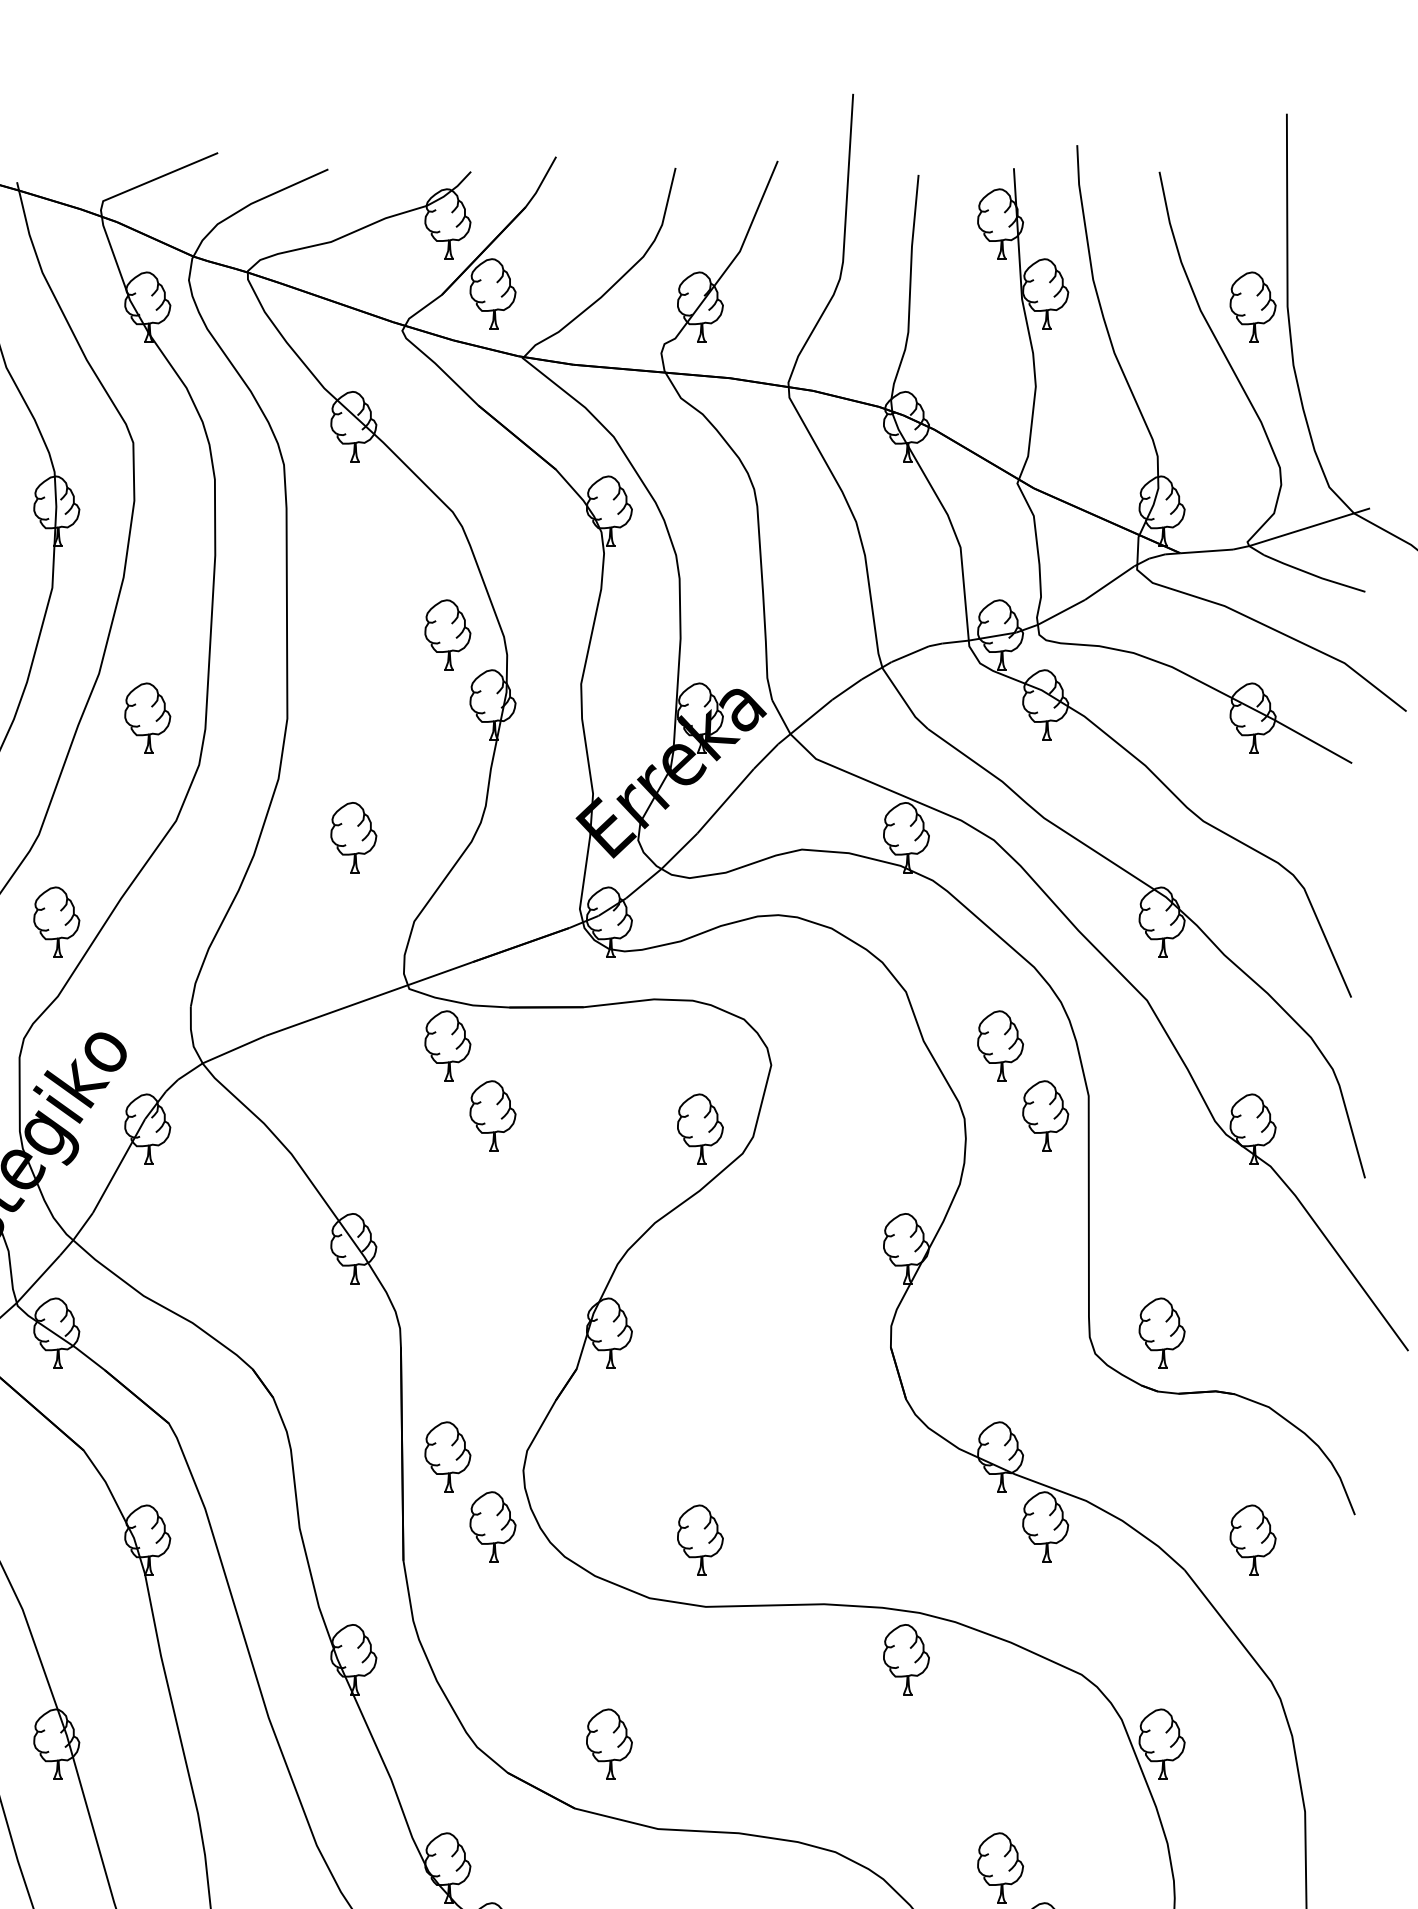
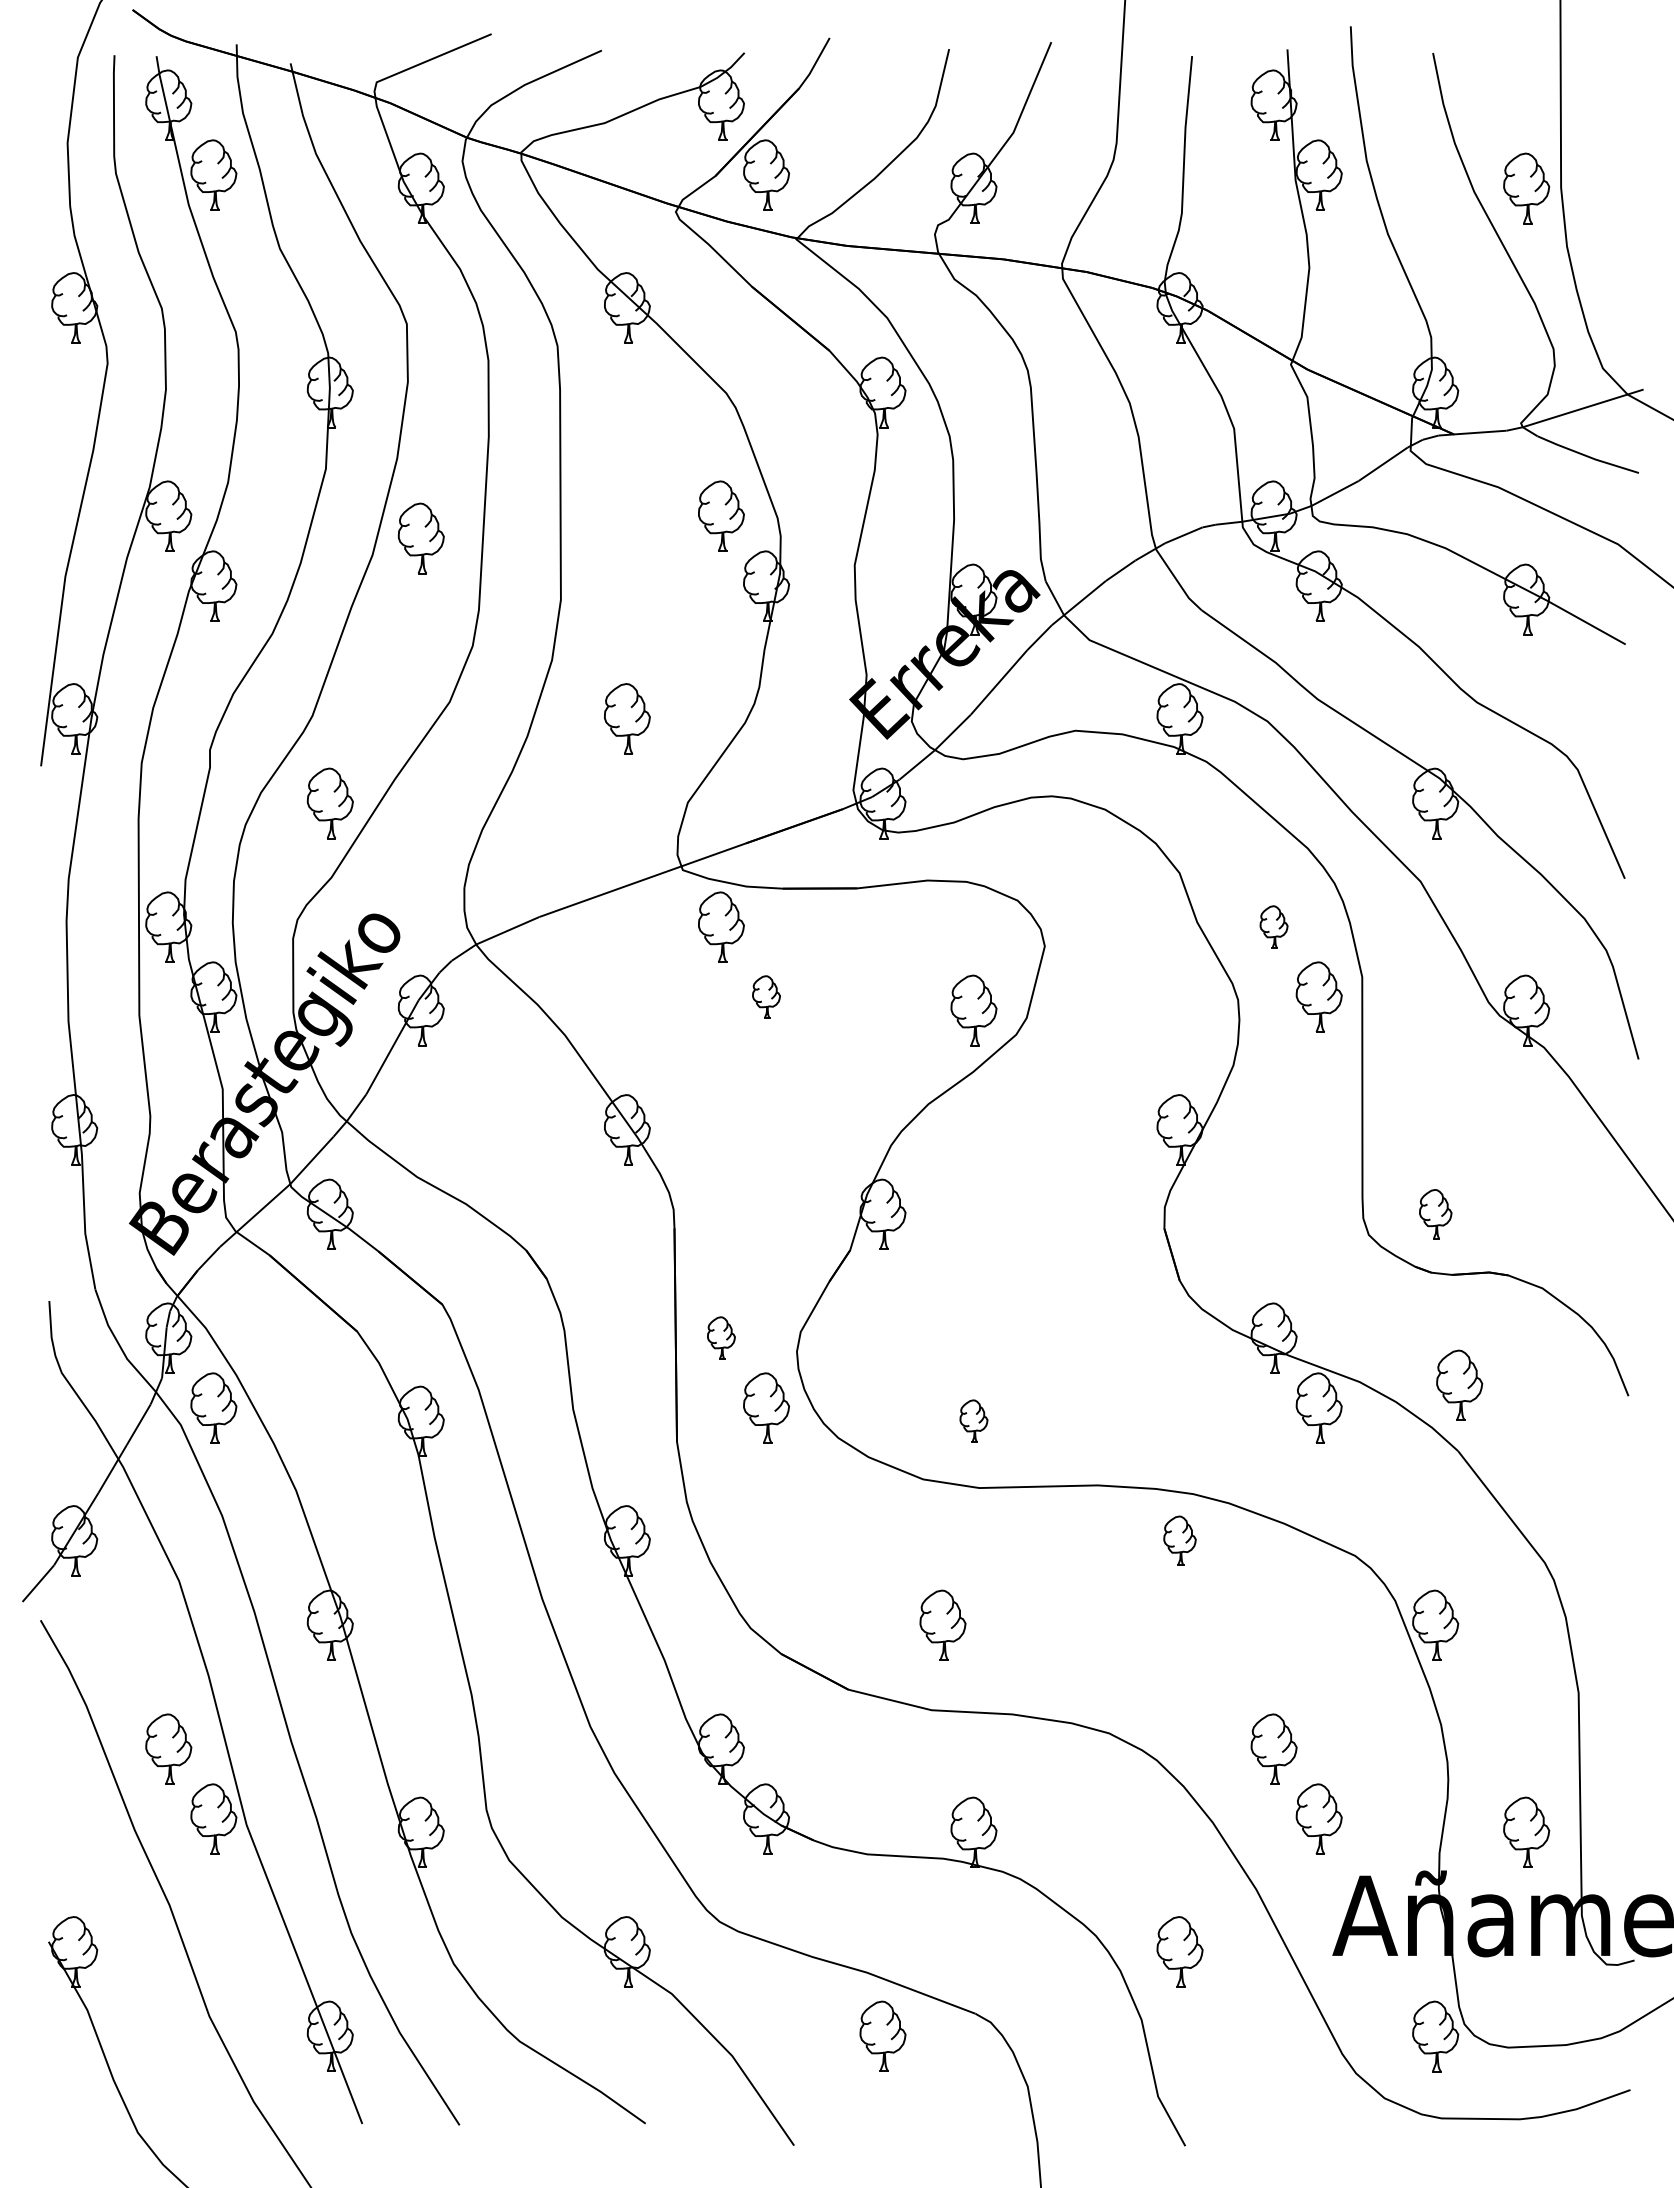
part: (146, 718) -> (420, 538), moved
part: (999, 1045) -> (1273, 926), size x0.6
part: (492, 1115) -> (766, 996), size x0.6
part: (1161, 1332) -> (1435, 1213), size x0.7
part: (447, 1456) -> (721, 1337), size x0.6
part: (699, 1539) -> (973, 1420), size x0.6
part: (1252, 1539) -> (1459, 1384), moved
part: (905, 1659) -> (1179, 1540), size x0.7
part: (608, 1743) -> (942, 1624), moved

